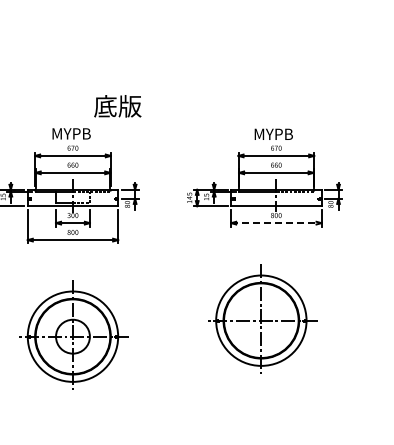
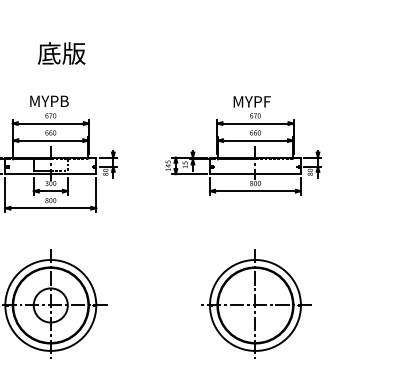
text: (117, 106) -> (61, 53), moved
text: (289, 133) -> (268, 100), MYPB -> MYPF
line: (276, 223) -> (255, 191), dashed -> solid
part: (262, 318) -> (256, 303), moved

